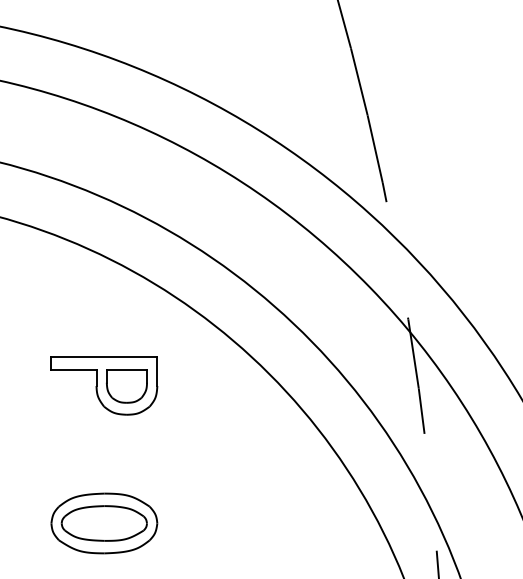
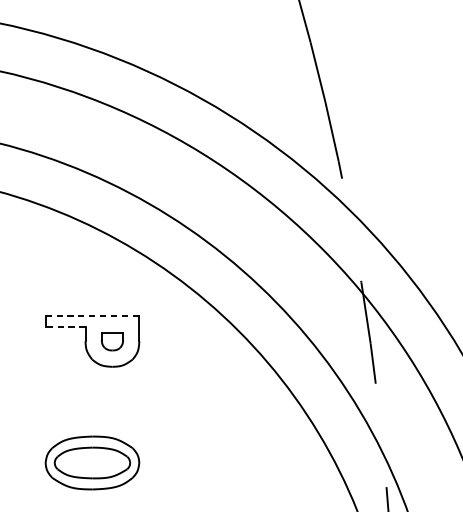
line: (104, 357) -> (92, 316), solid -> dashed
line: (73, 370) -> (65, 327), solid -> dashed
part: (126, 386) -> (112, 341), size x0.6

